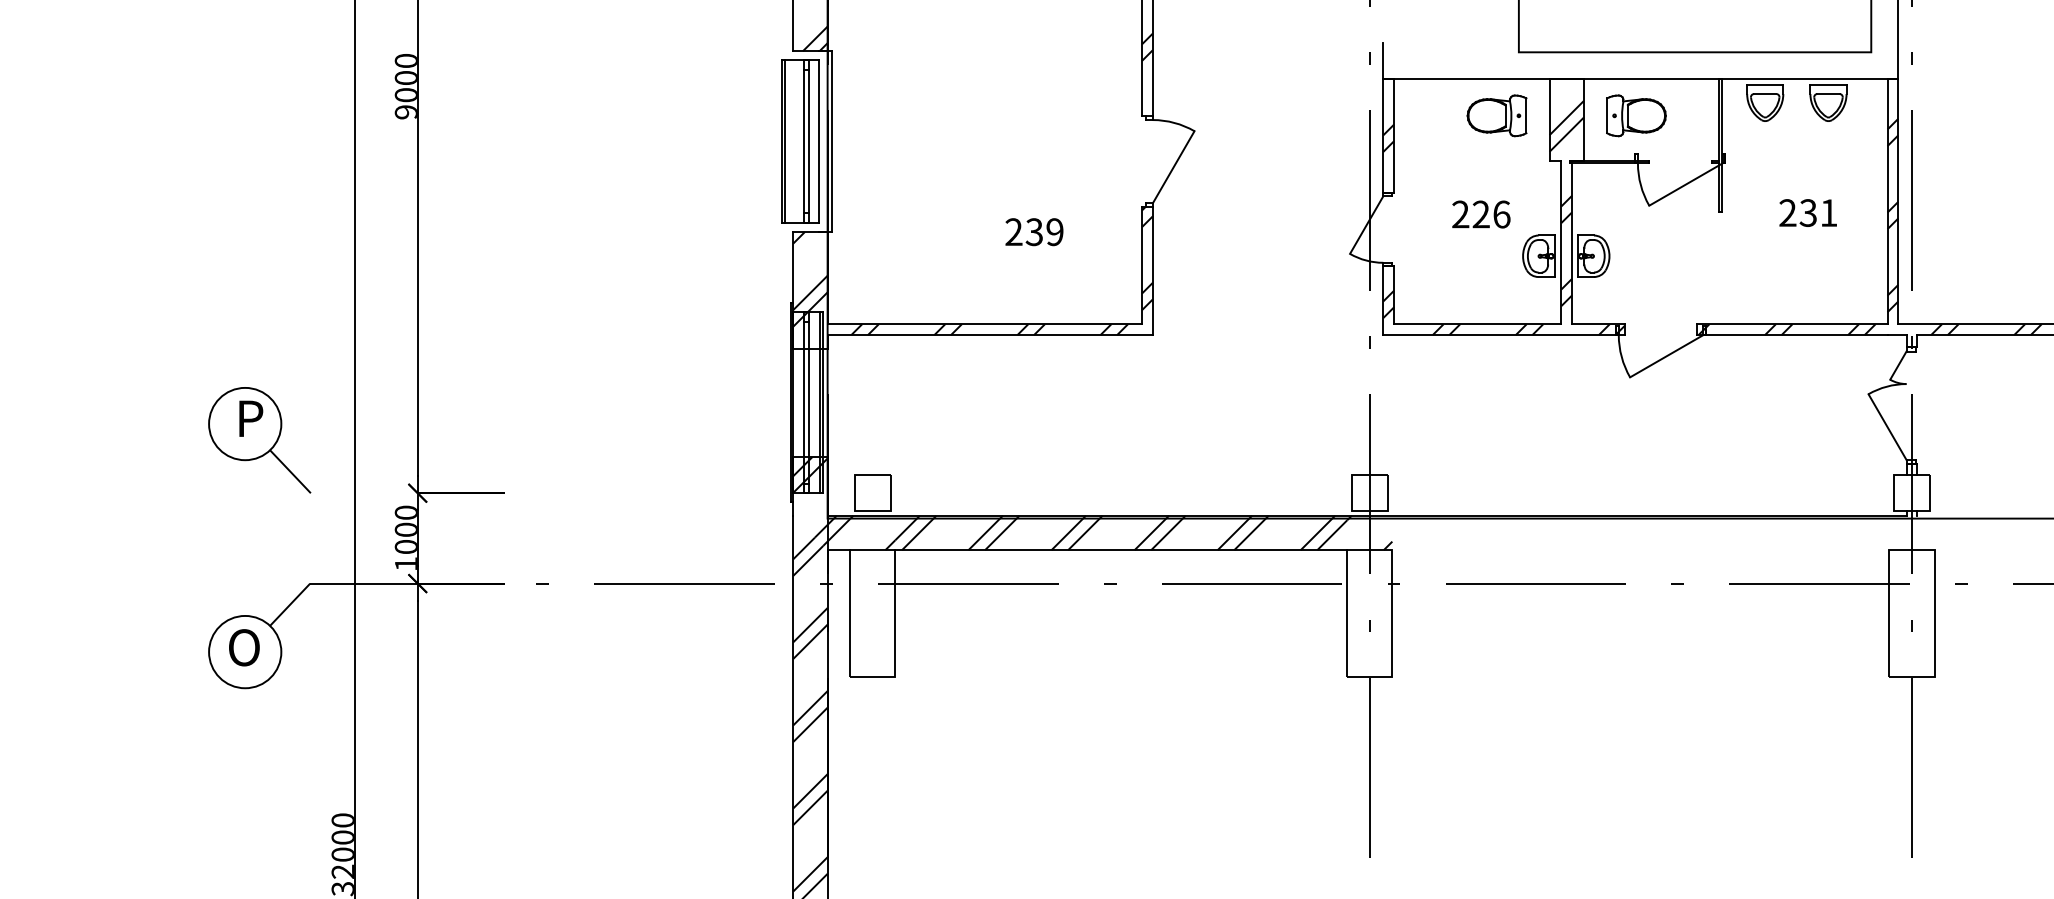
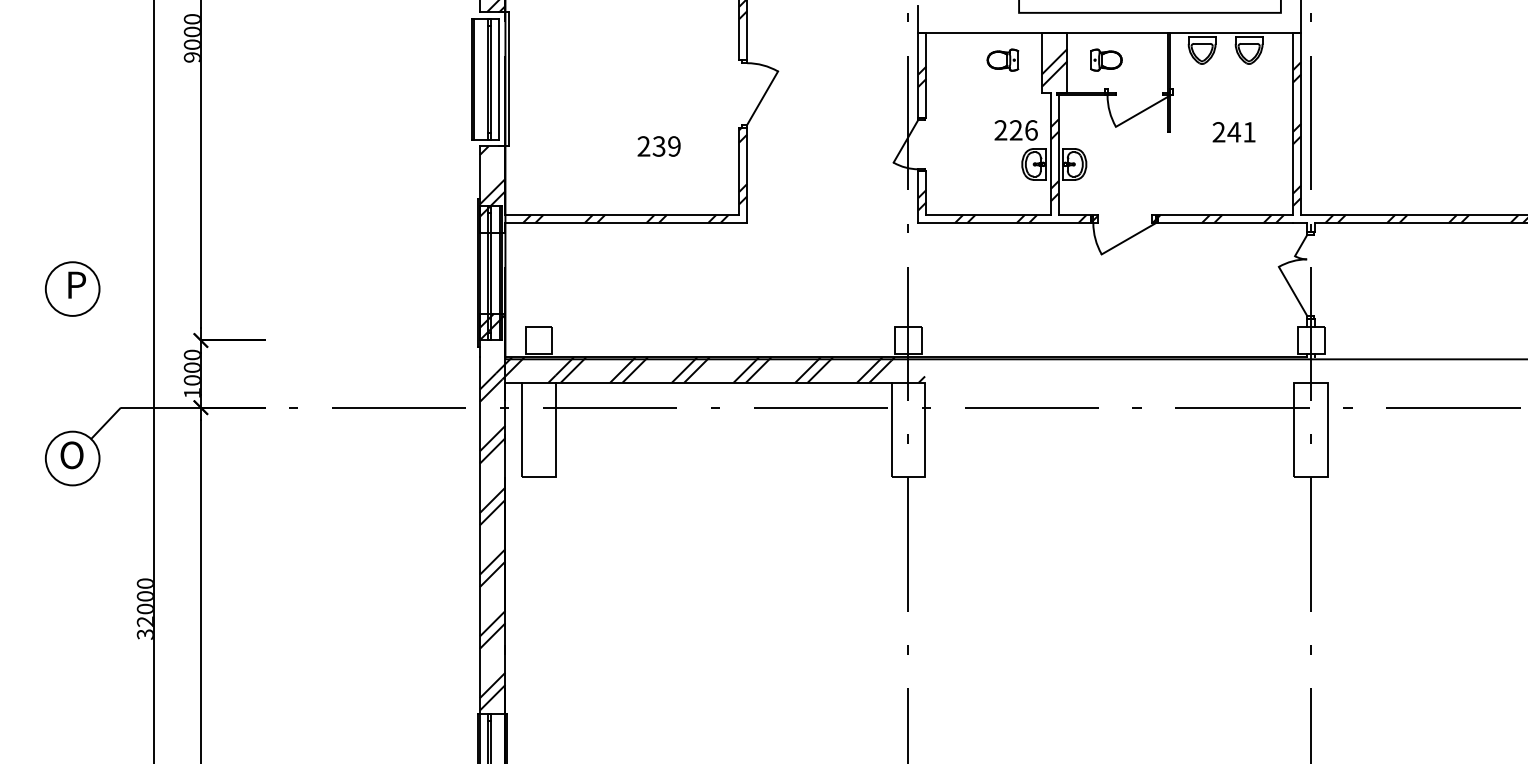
part: (1496, 116) -> (1002, 60), size x0.7
part: (1636, 116) -> (1106, 60), size x0.7
text: (1808, 213) -> (1234, 132), 231 -> 241
text: (1480, 214) -> (1015, 130), moved
line: (290, 471) -> (106, 324), removed

